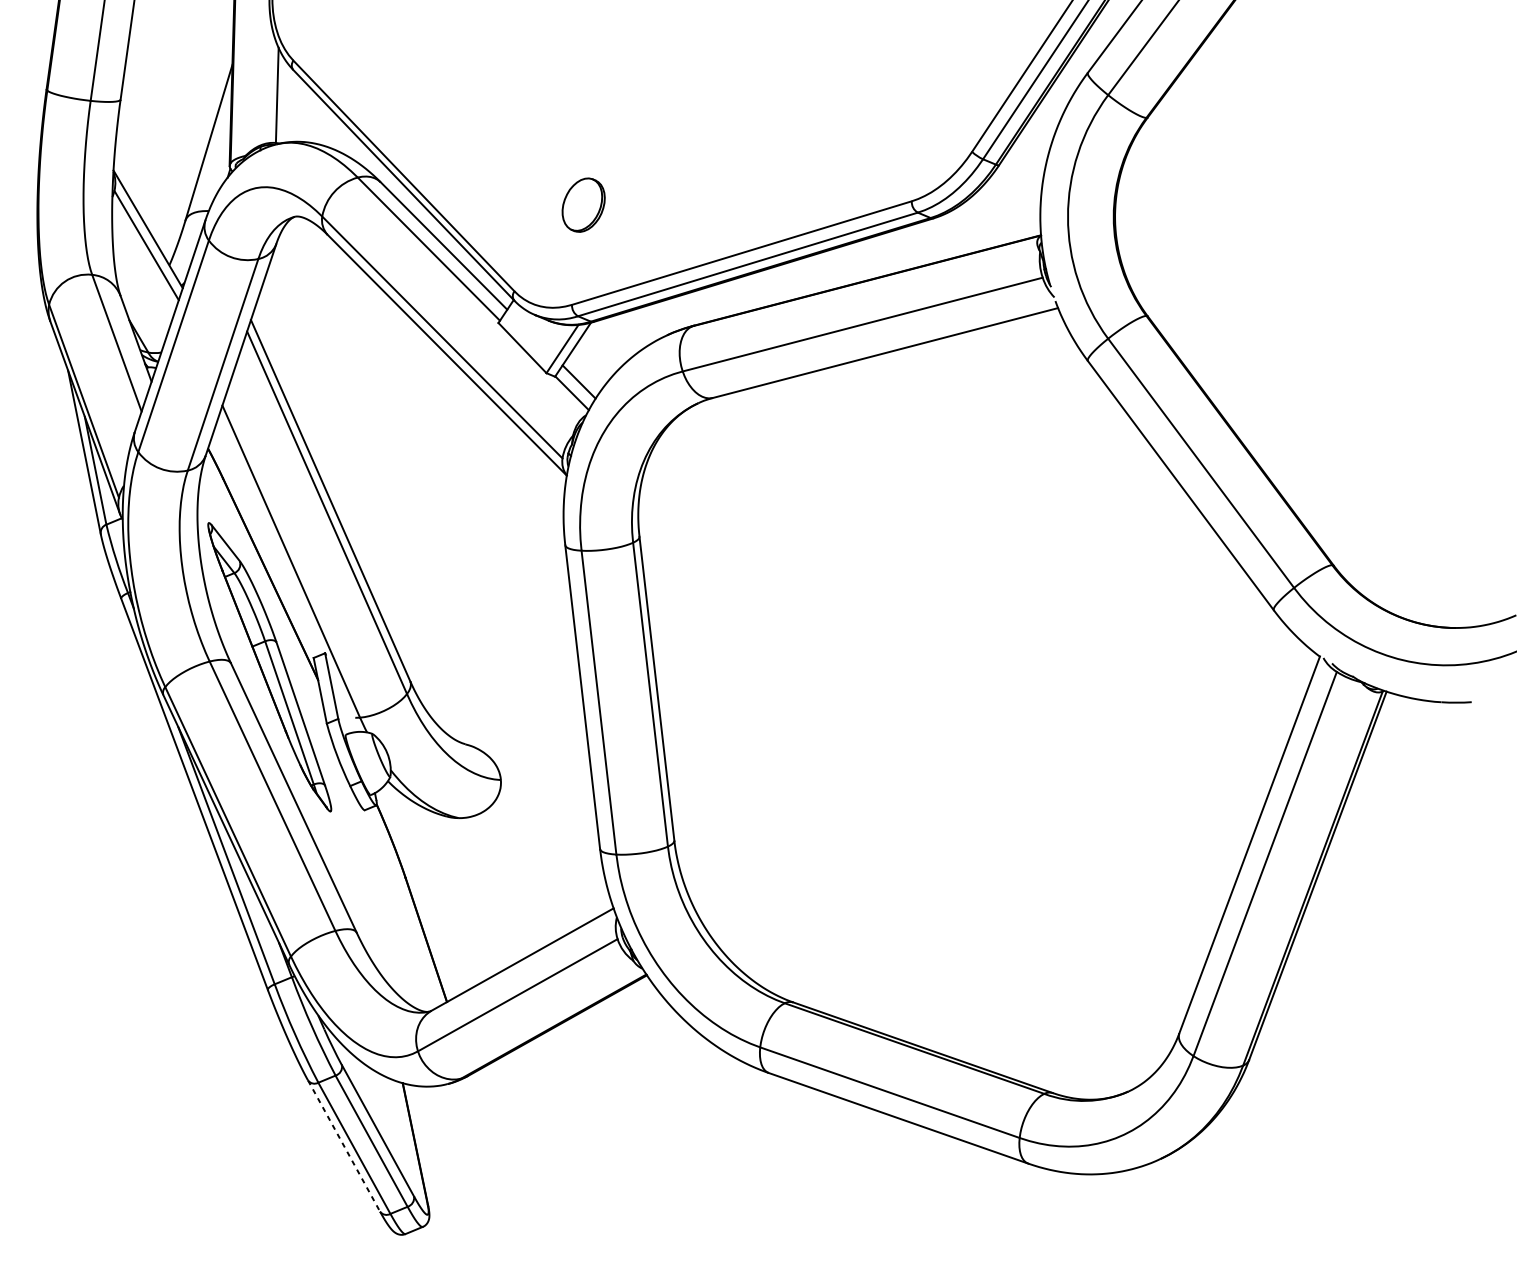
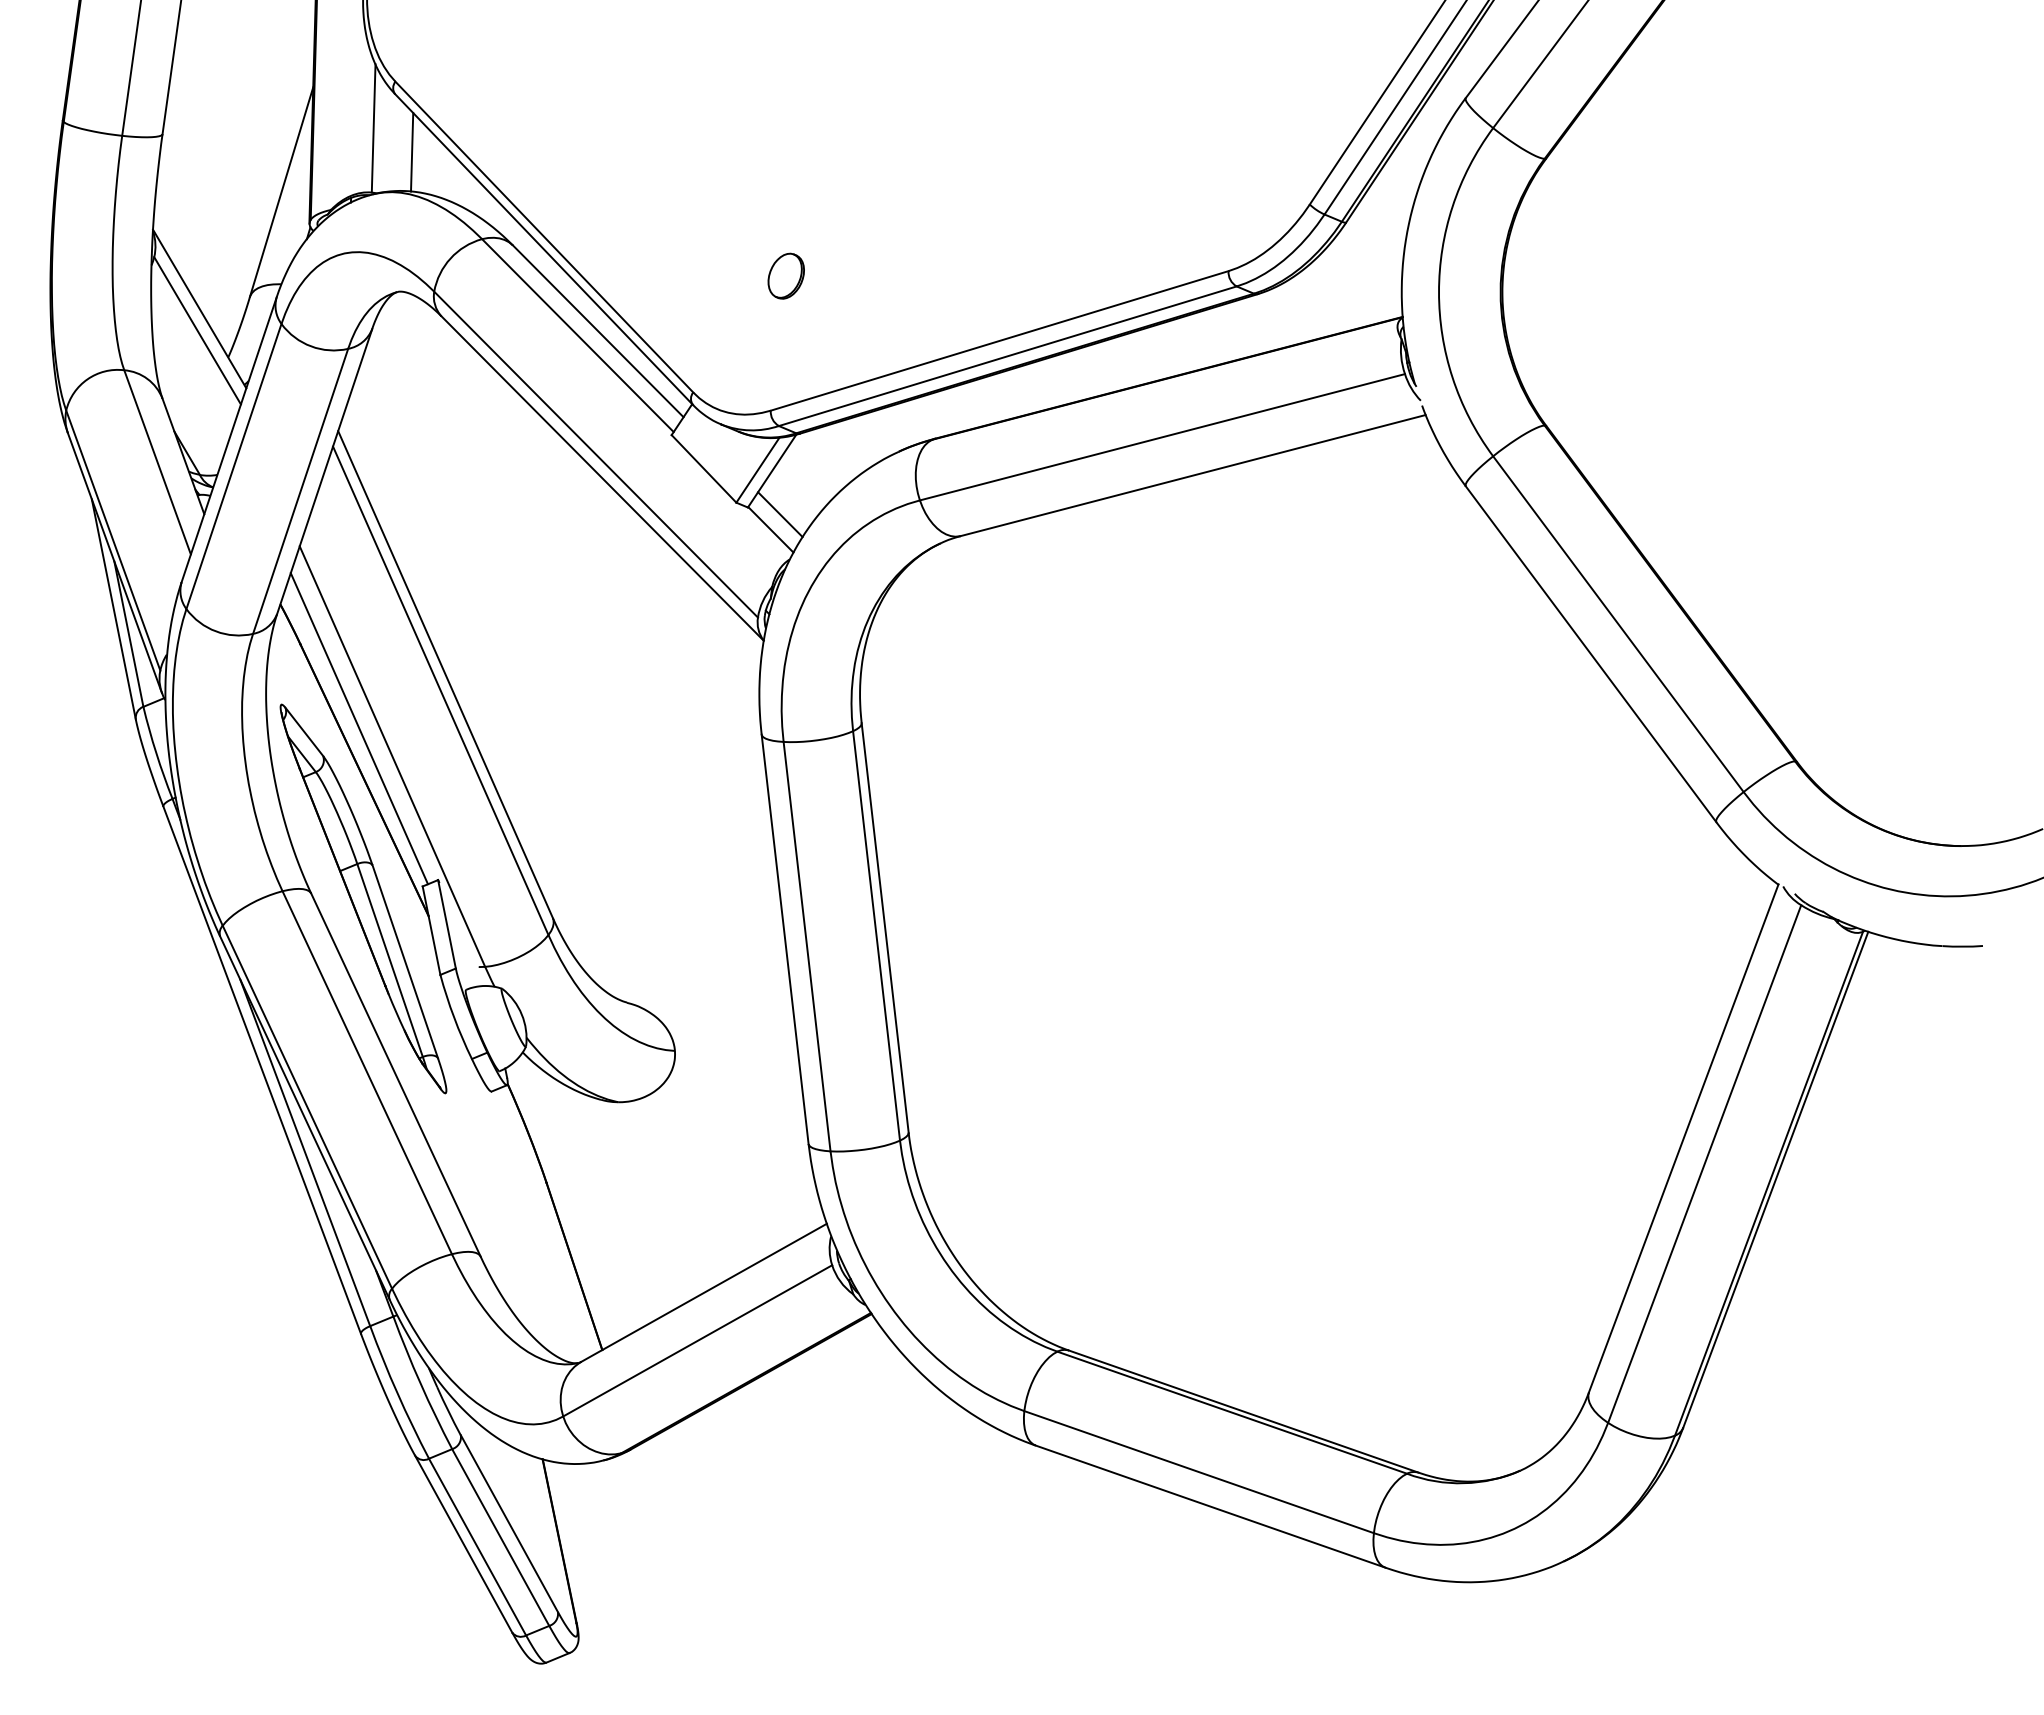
line: (306, 113) -> (412, 152), added
part: (582, 204) -> (785, 275), size x0.62
line: (266, 540) -> (358, 728), added
line: (343, 1146) -> (463, 1544), dashed -> solid

